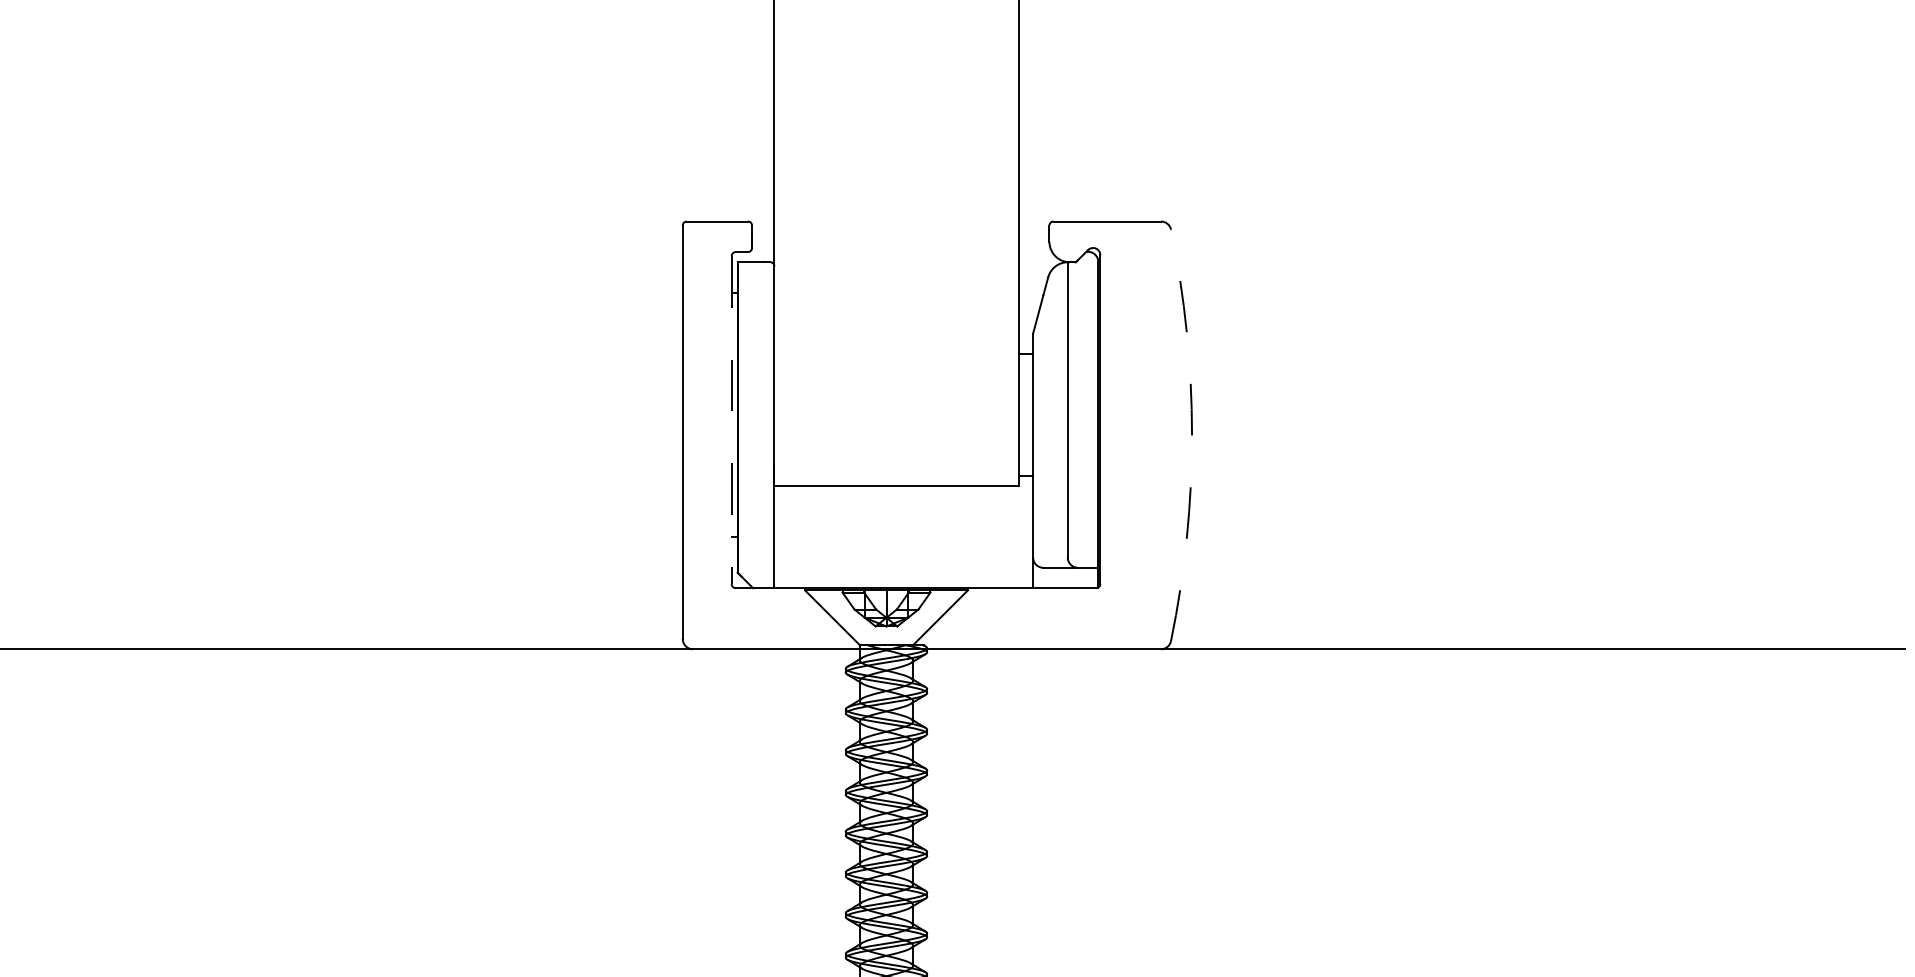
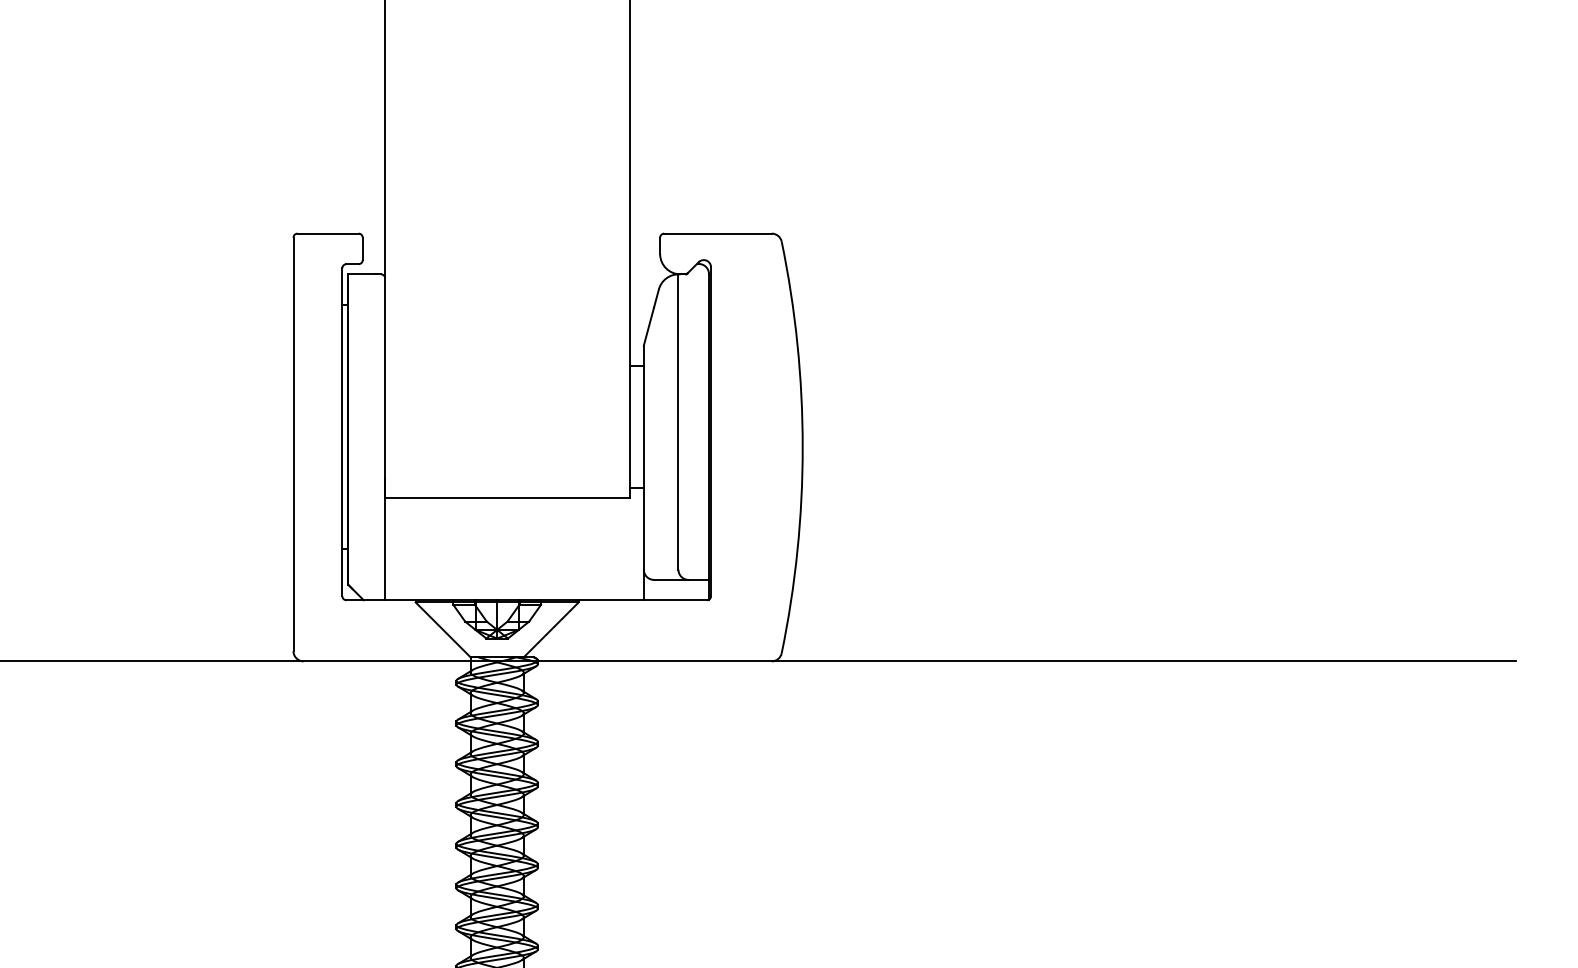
line: (731, 420) -> (342, 432), dashed -> solid
arc: (1192, 435) -> (803, 447), dashed -> solid

